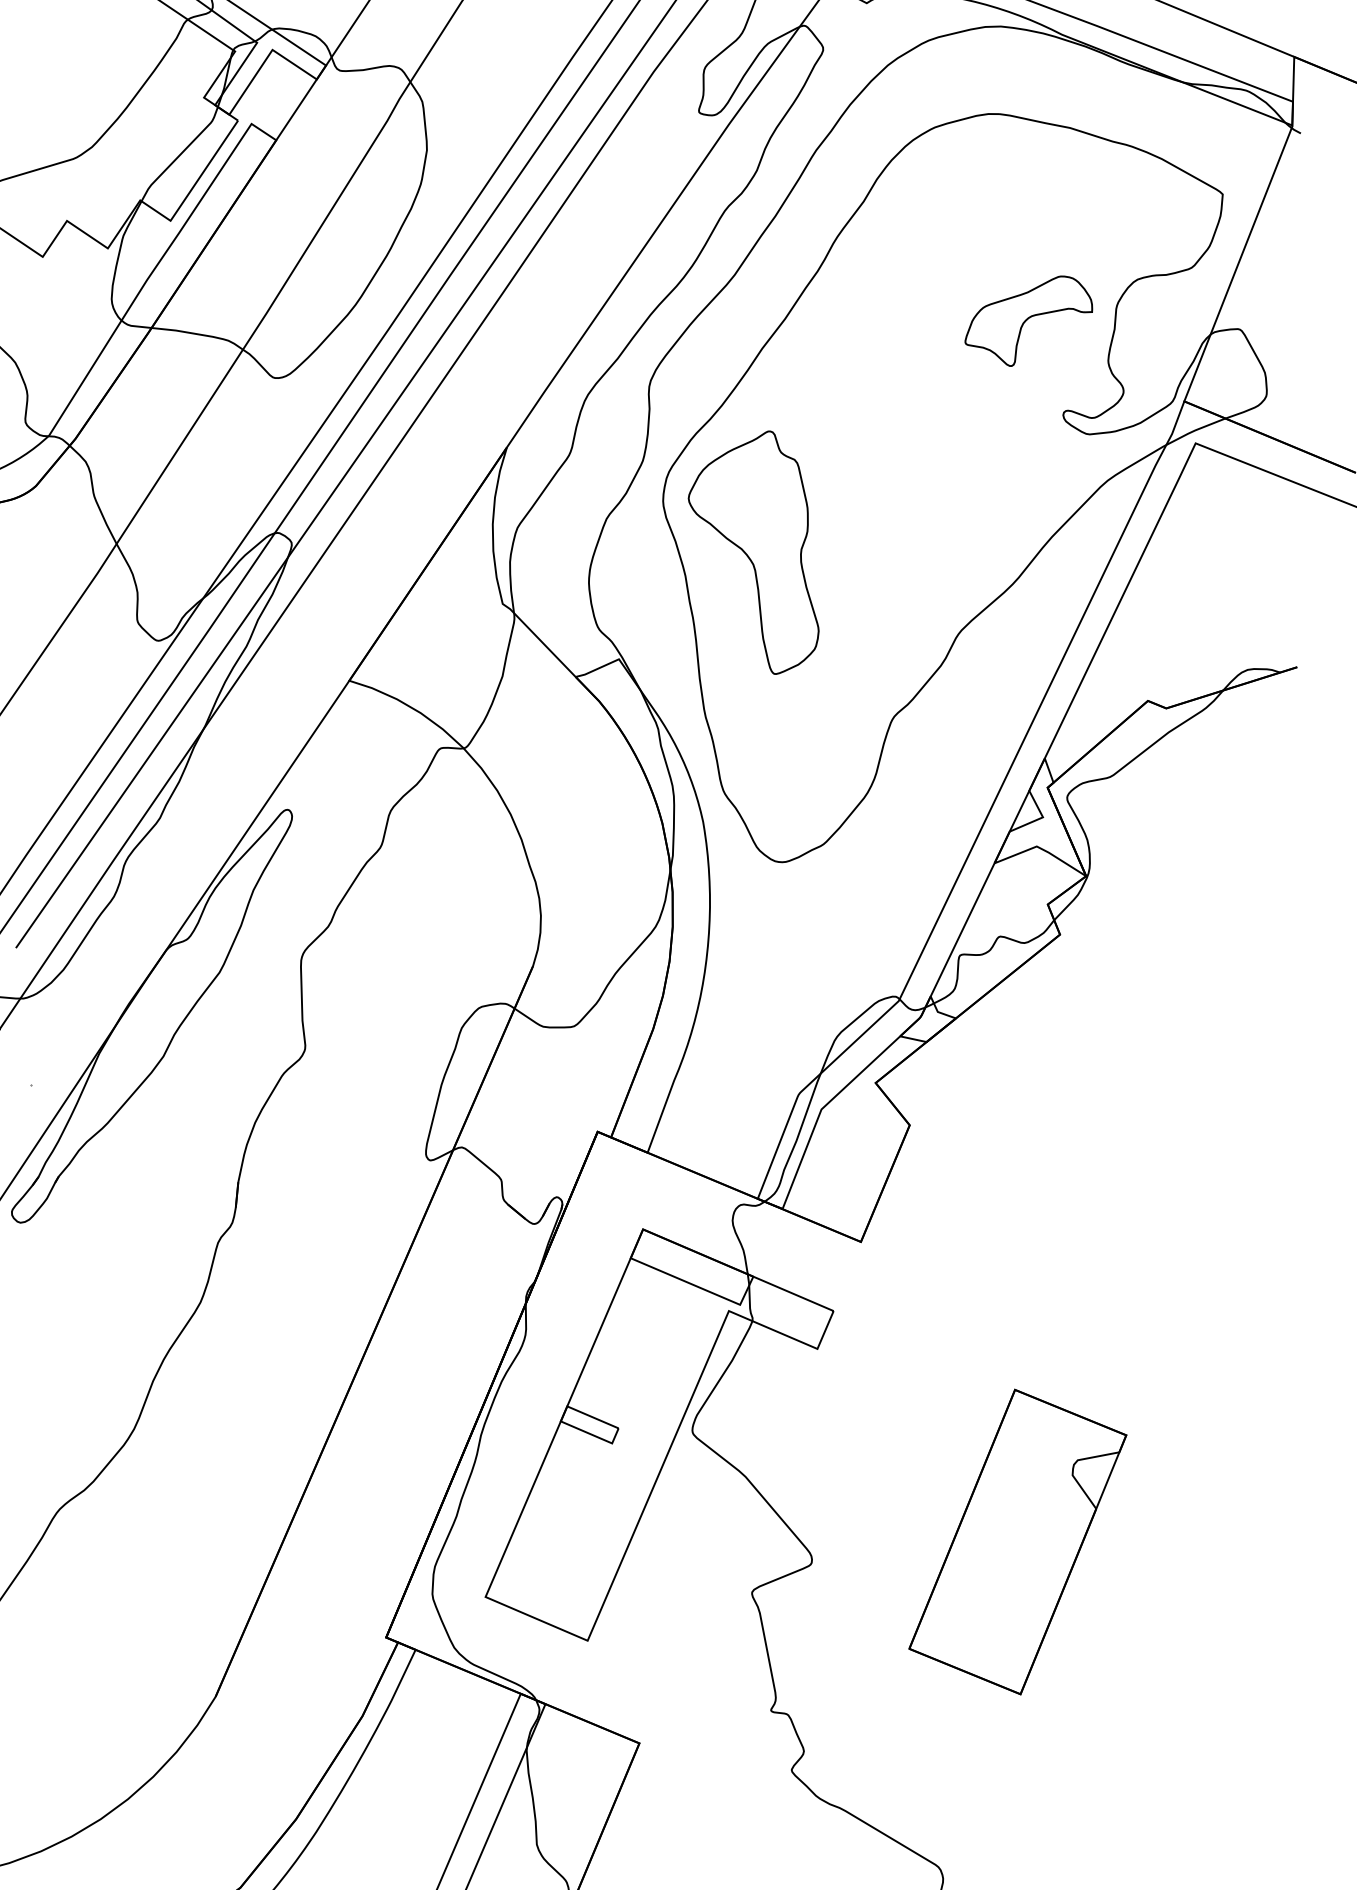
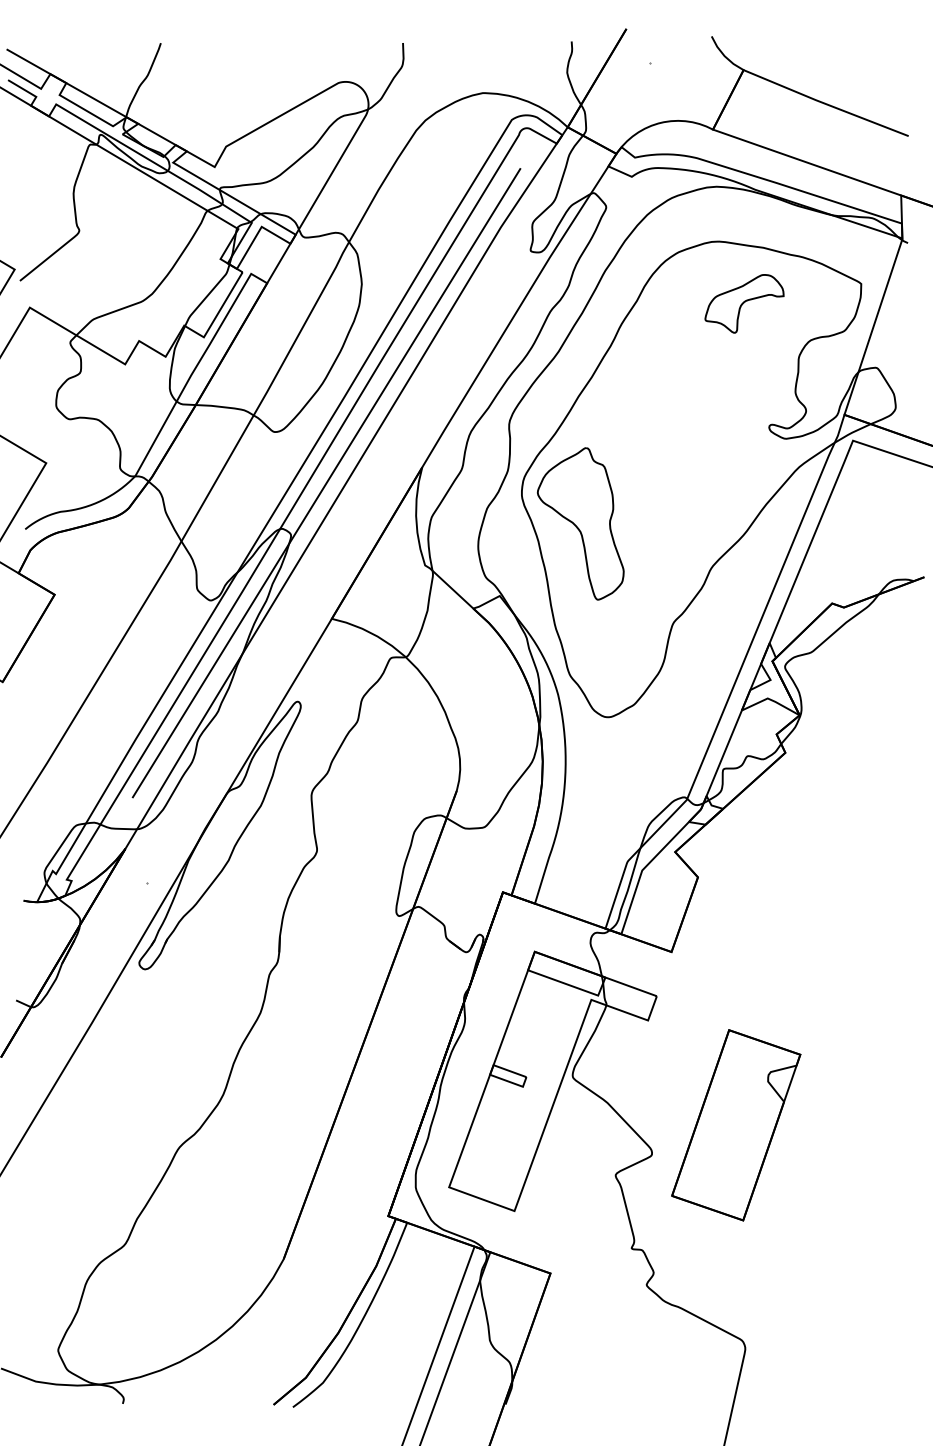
part: (1029, 320) -> (744, 303), moved
part: (1018, 1542) -> (736, 1125), moved

